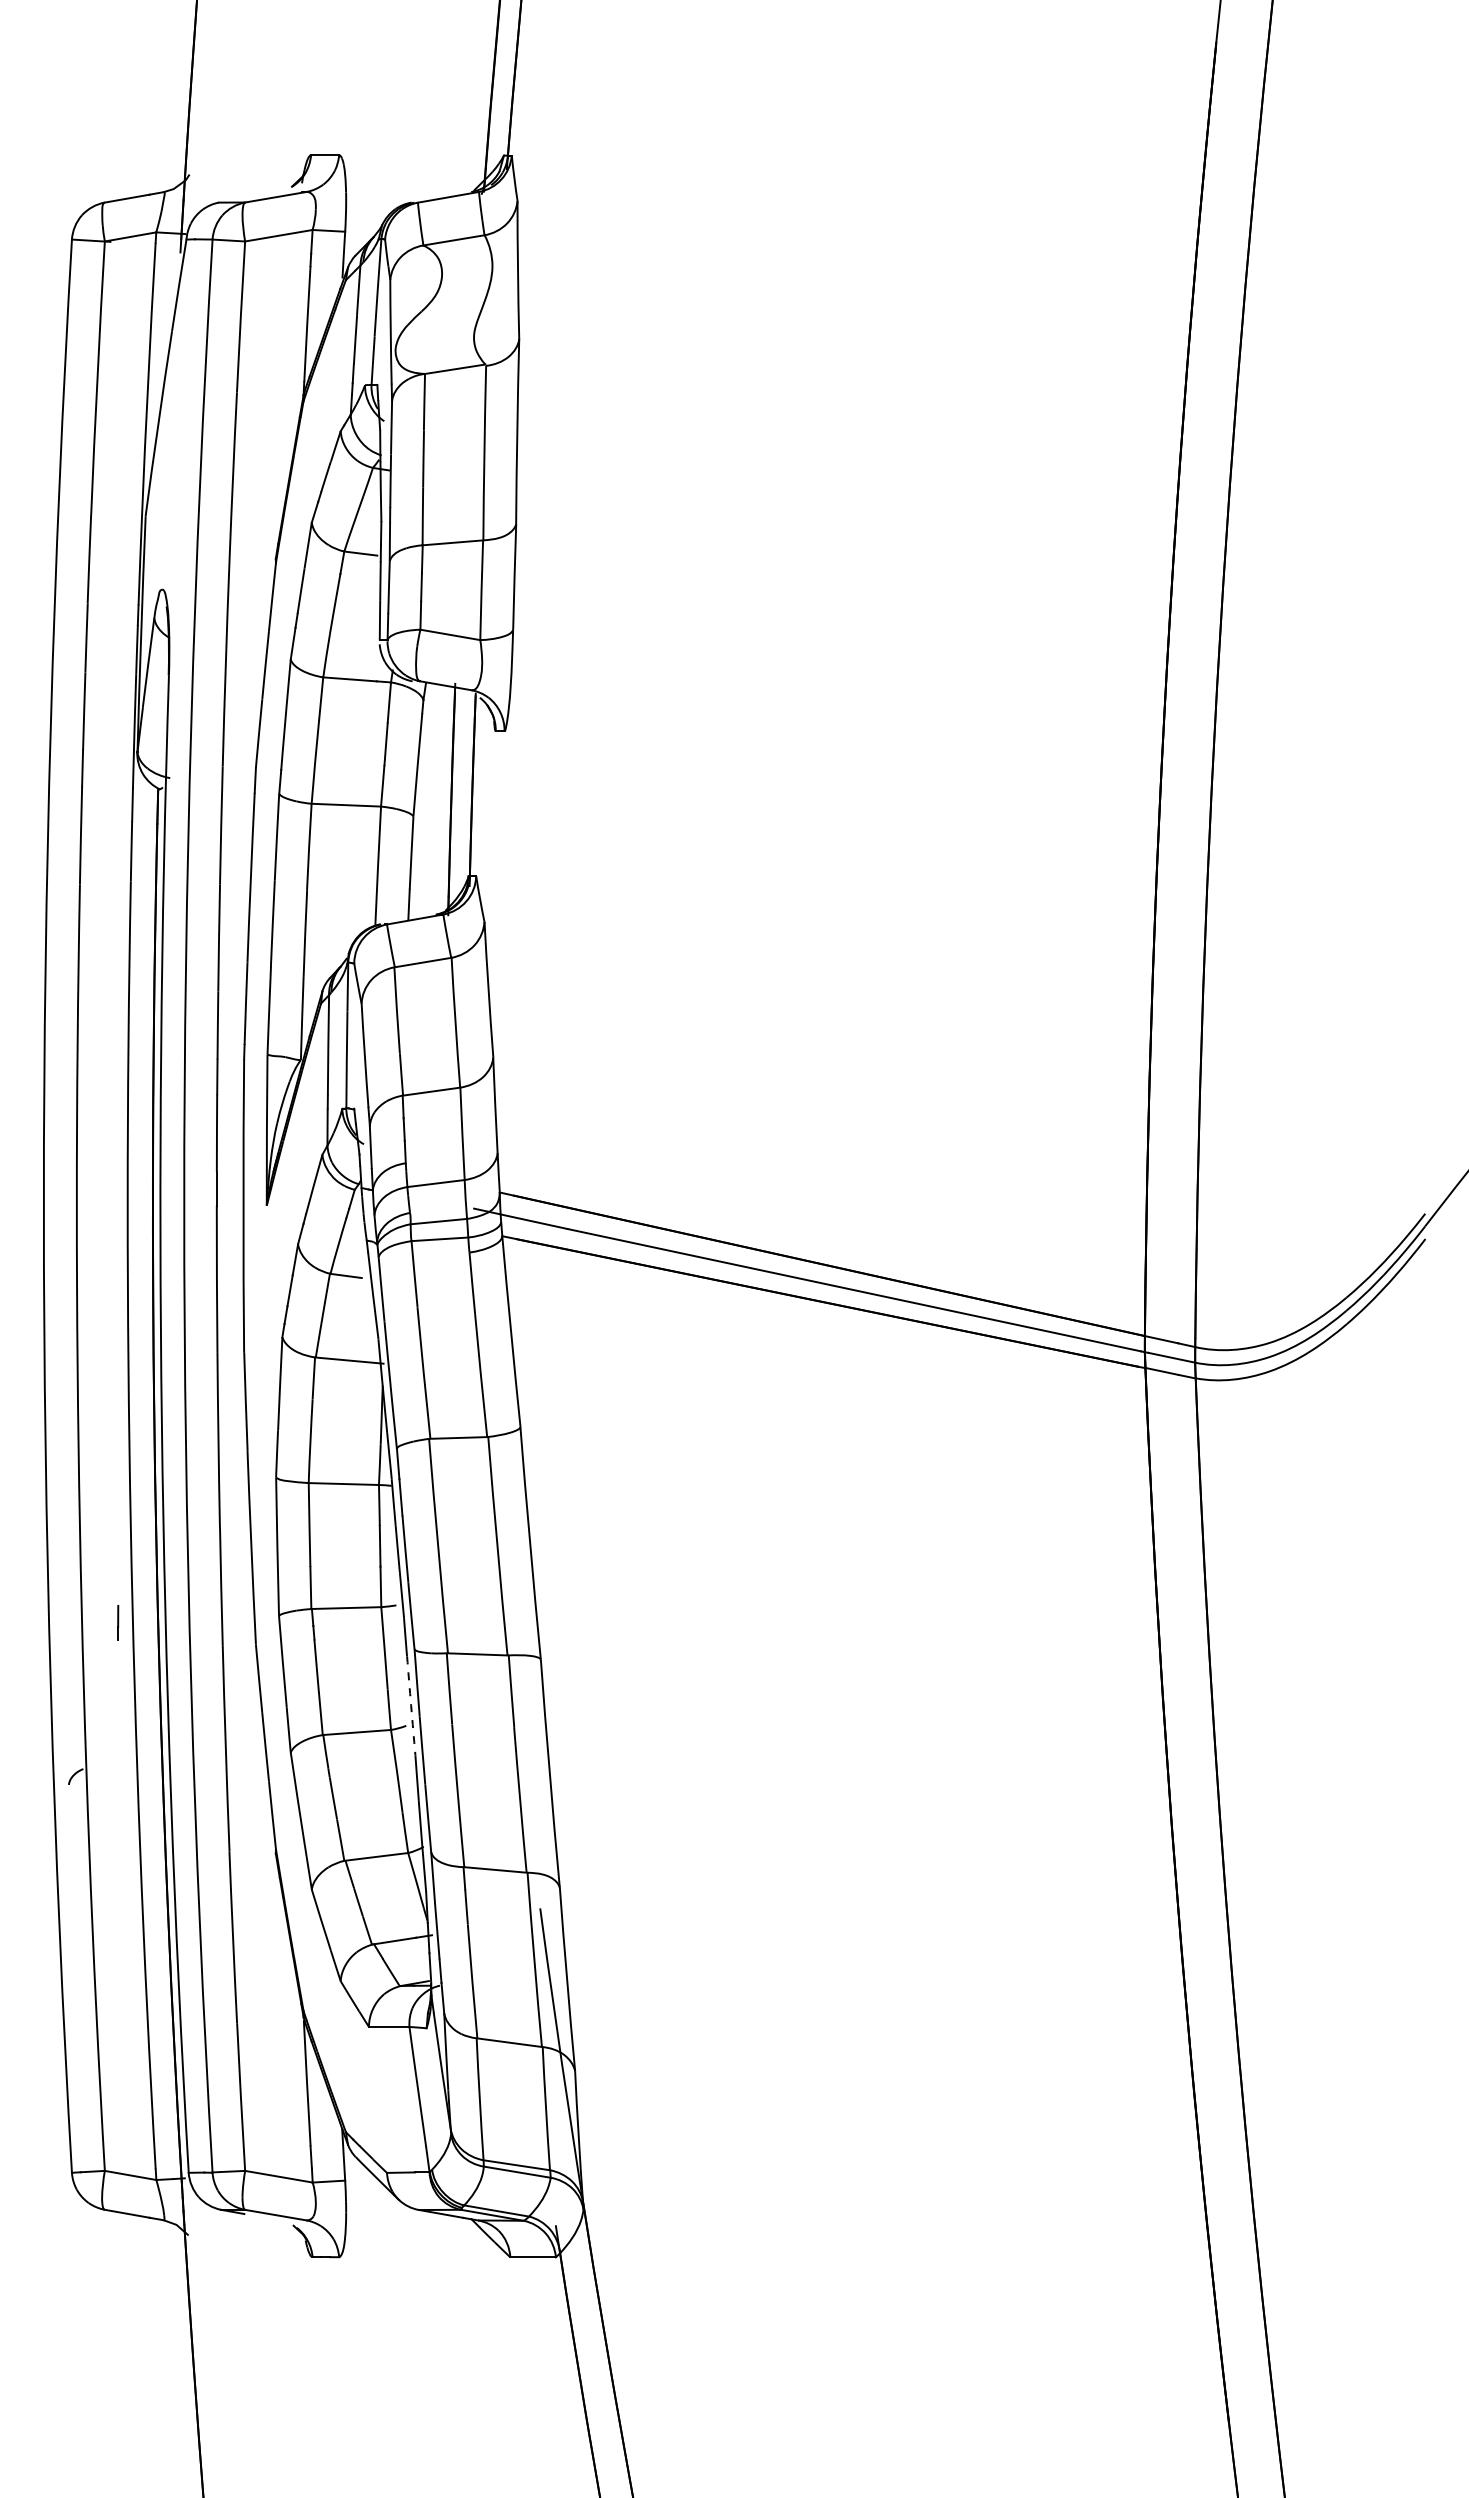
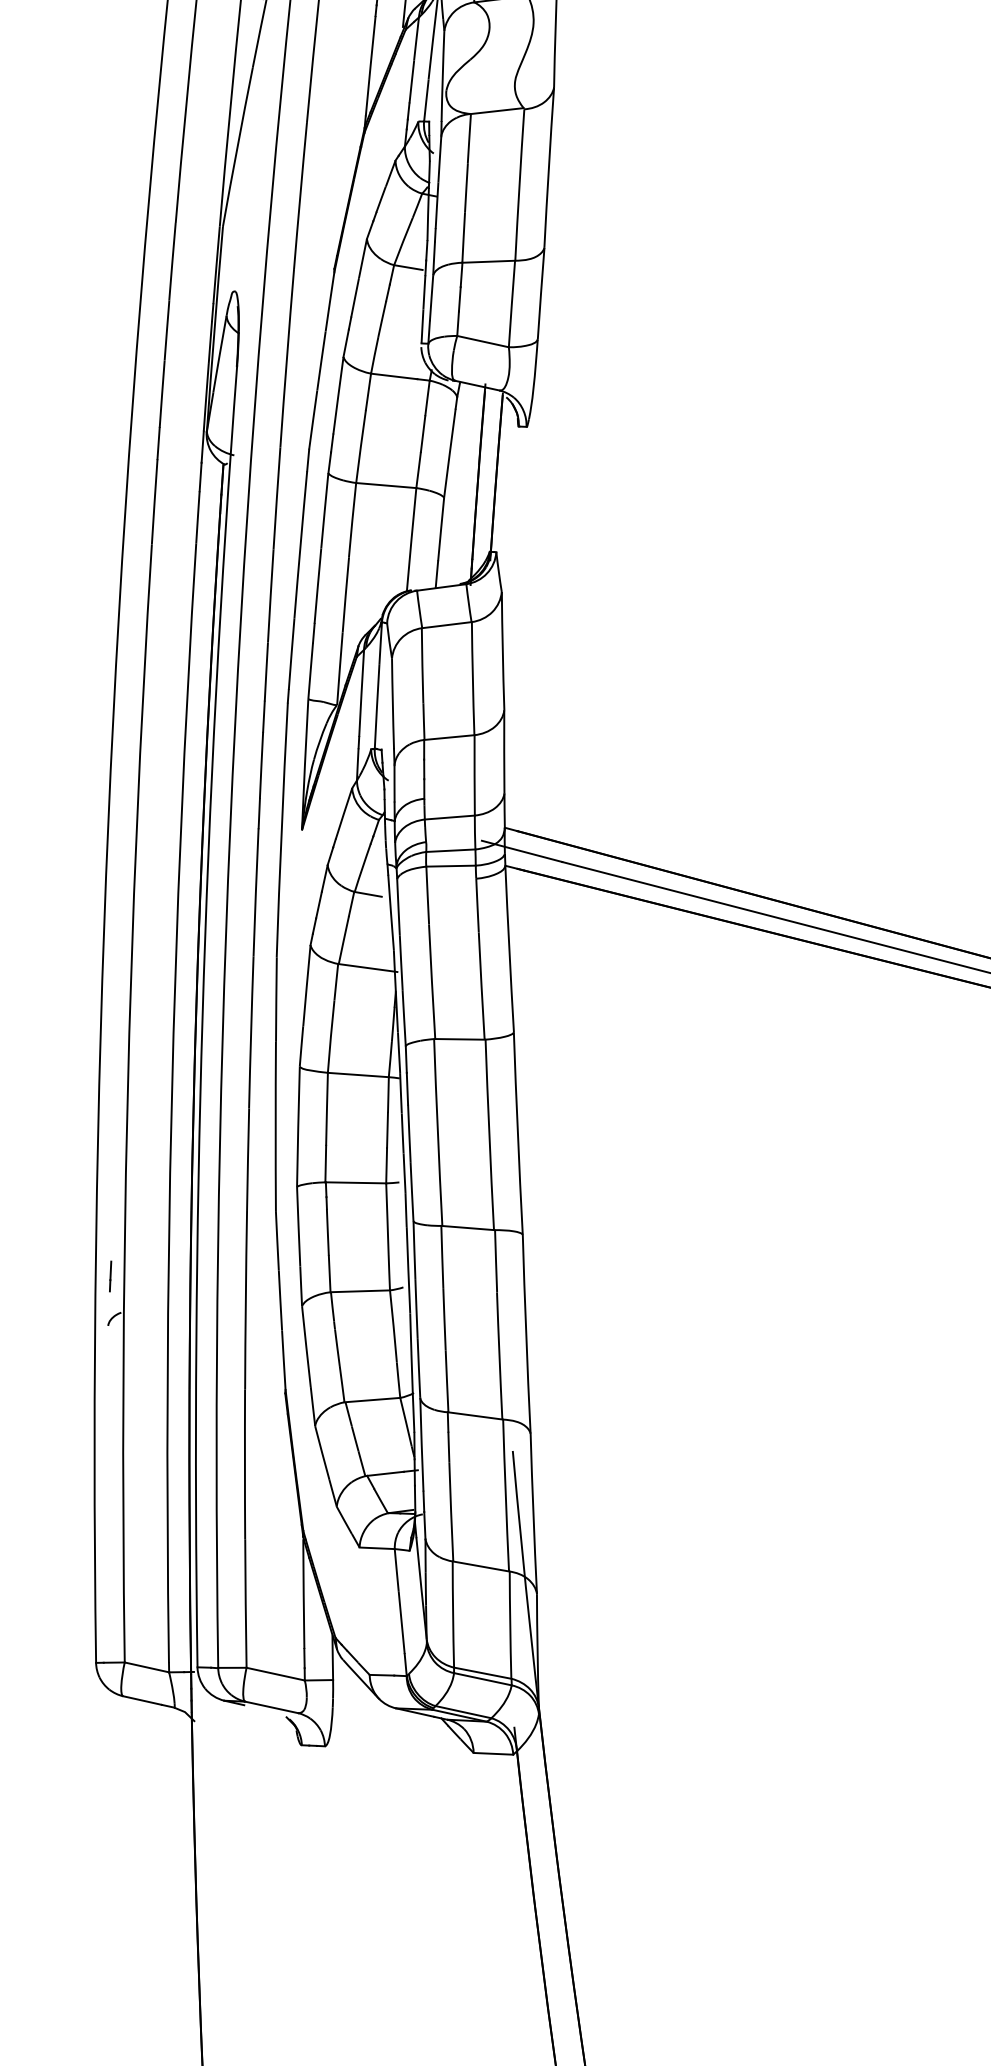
line: (118, 1622) -> (110, 1276), moved
arc: (411, 1705) -> (408, 1269), dashed -> solid

